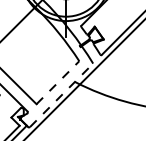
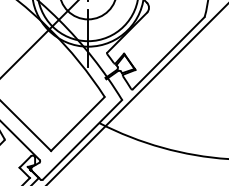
line: (58, 82) -> (78, 123), dashed -> solid
line: (61, 95) -> (82, 139), dashed -> solid

